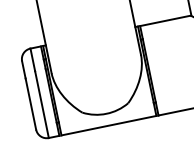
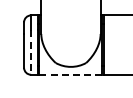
line: (42, 105) -> (31, 53), solid -> dashed
line: (109, 125) -> (71, 74), solid -> dashed

